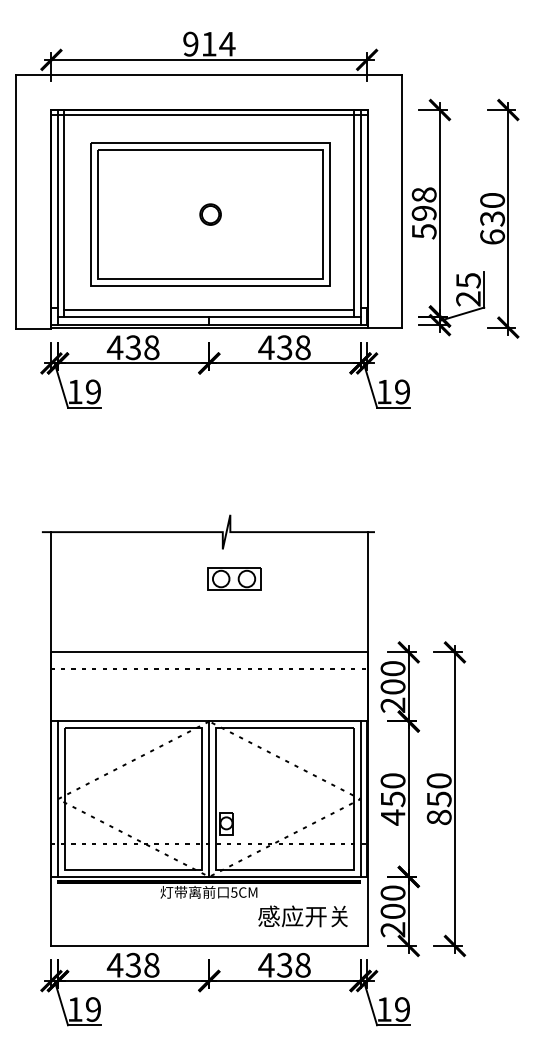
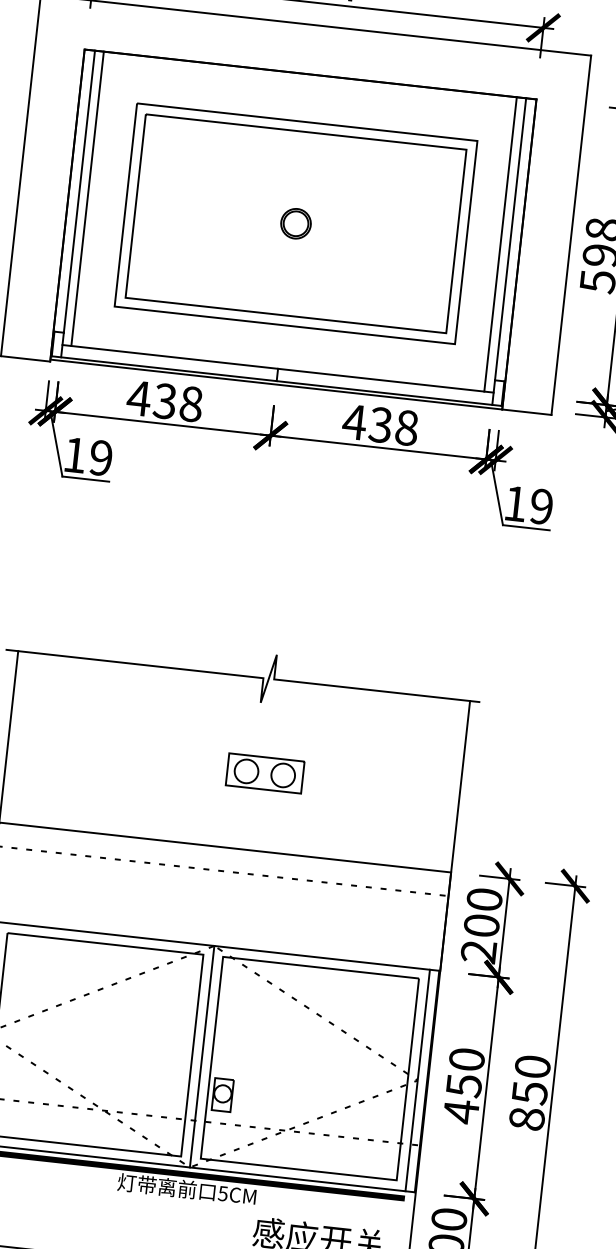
line: (208, 115) -> (308, 82), removed
line: (208, 310) -> (277, 360), removed
part: (234, 578) -> (265, 772), moved

